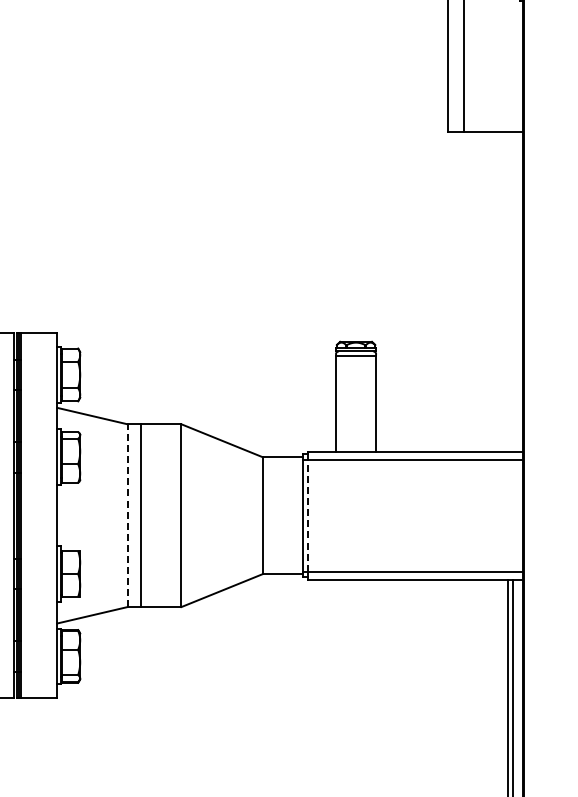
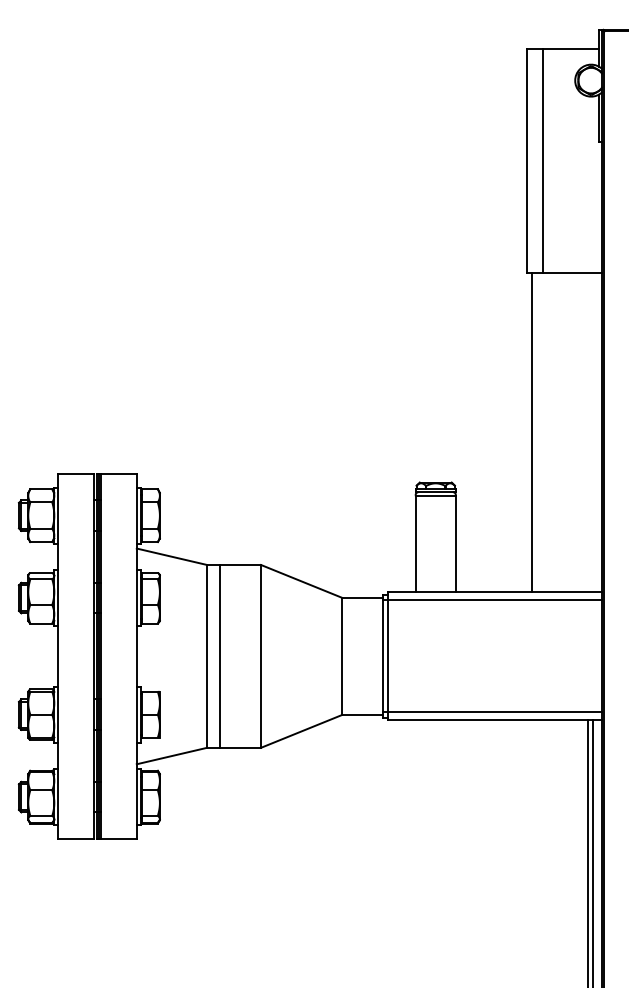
line: (452, 291) -> (532, 432), added
line: (127, 514) -> (207, 655), dashed -> solid
line: (307, 515) -> (387, 656), dashed -> solid

